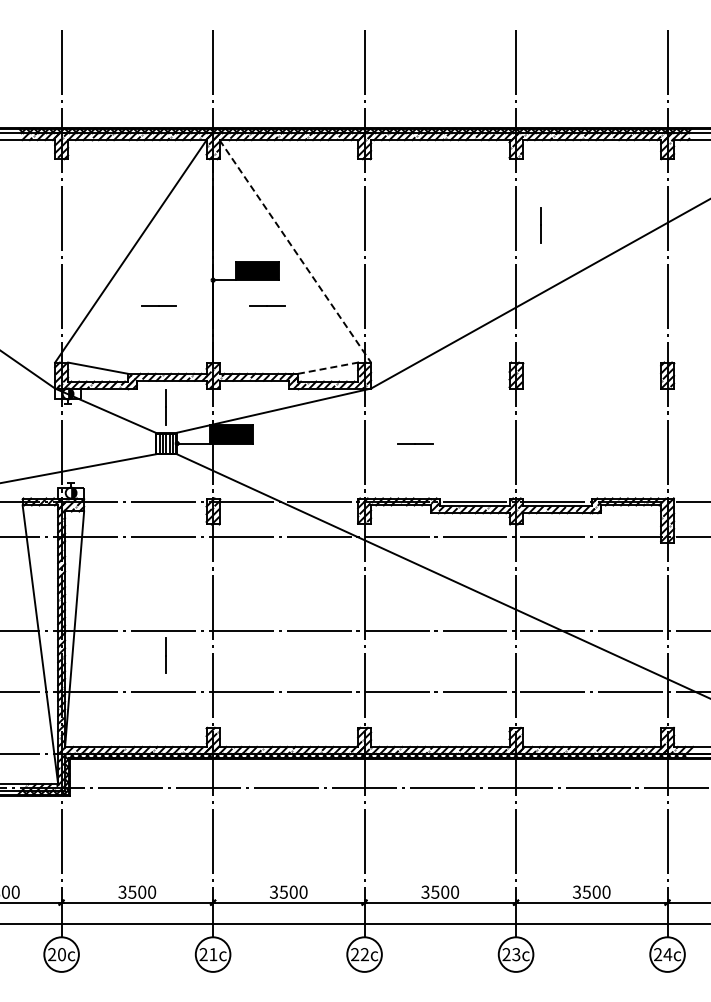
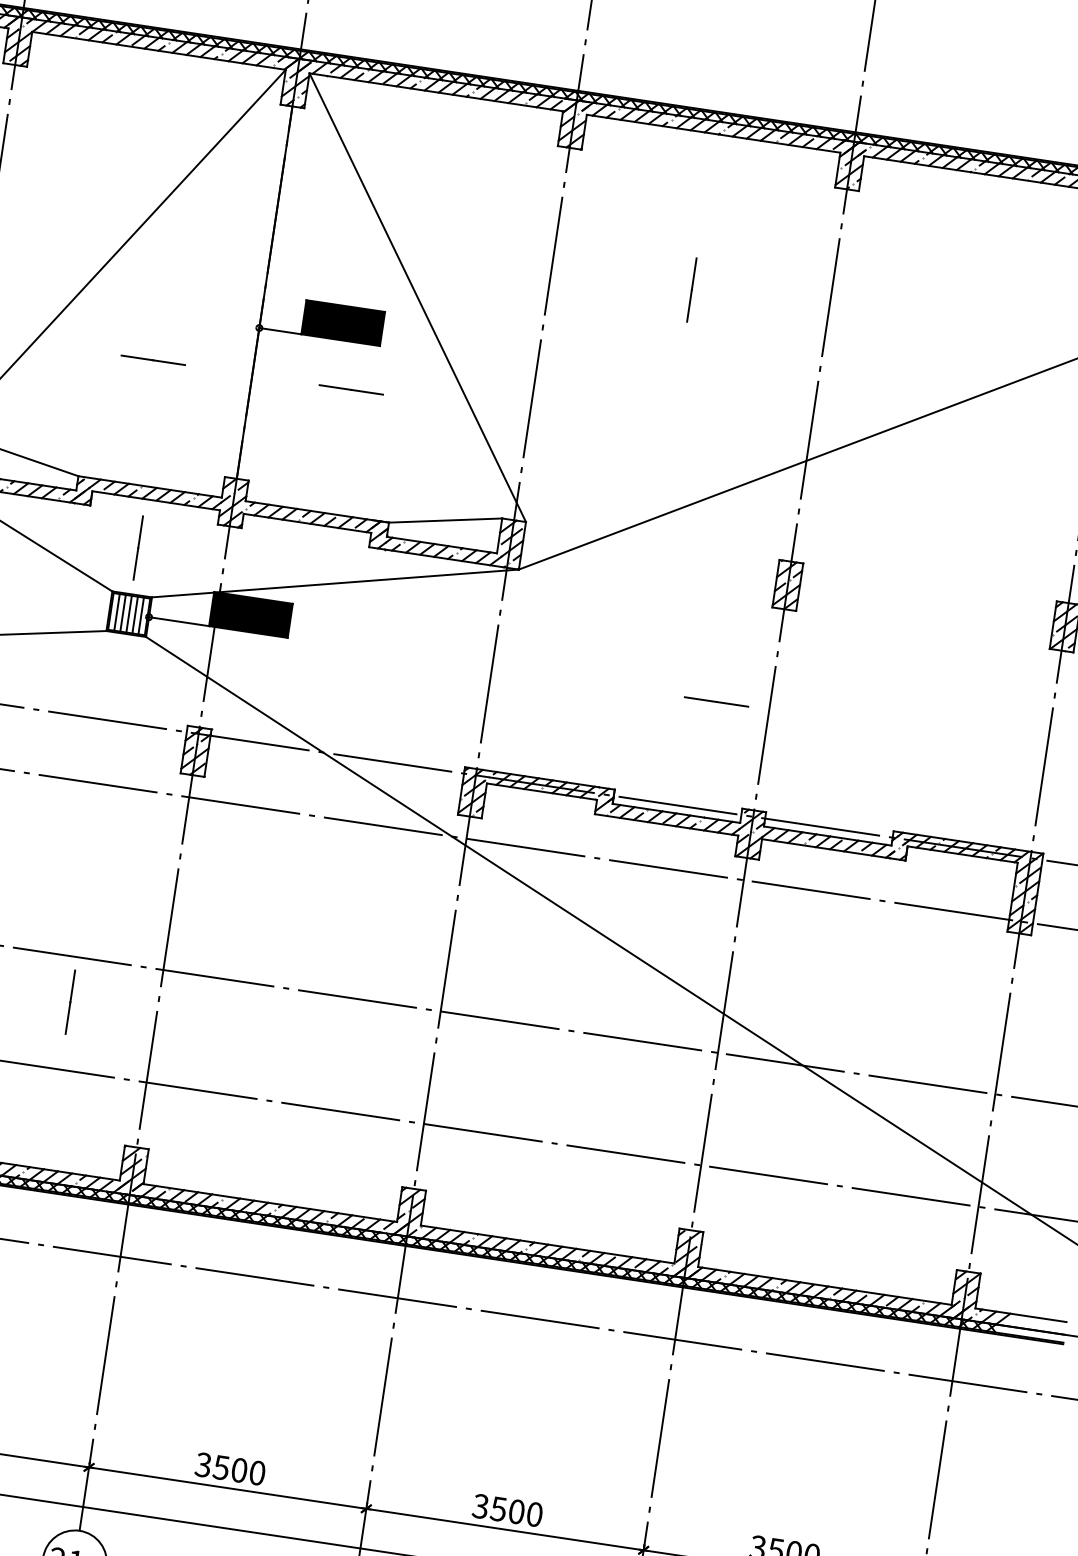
line: (540, 225) -> (690, 290), moved
line: (295, 251) -> (418, 297), dashed -> solid
line: (328, 368) -> (446, 521), dashed -> solid
line: (415, 443) -> (716, 701), moved

